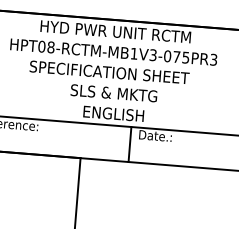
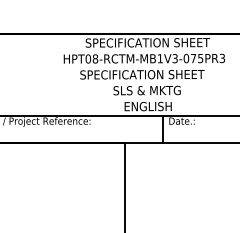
text: (119, 31) -> (147, 42), HYD PWR UNIT RCTM -> SPECIFICATION SHEET

